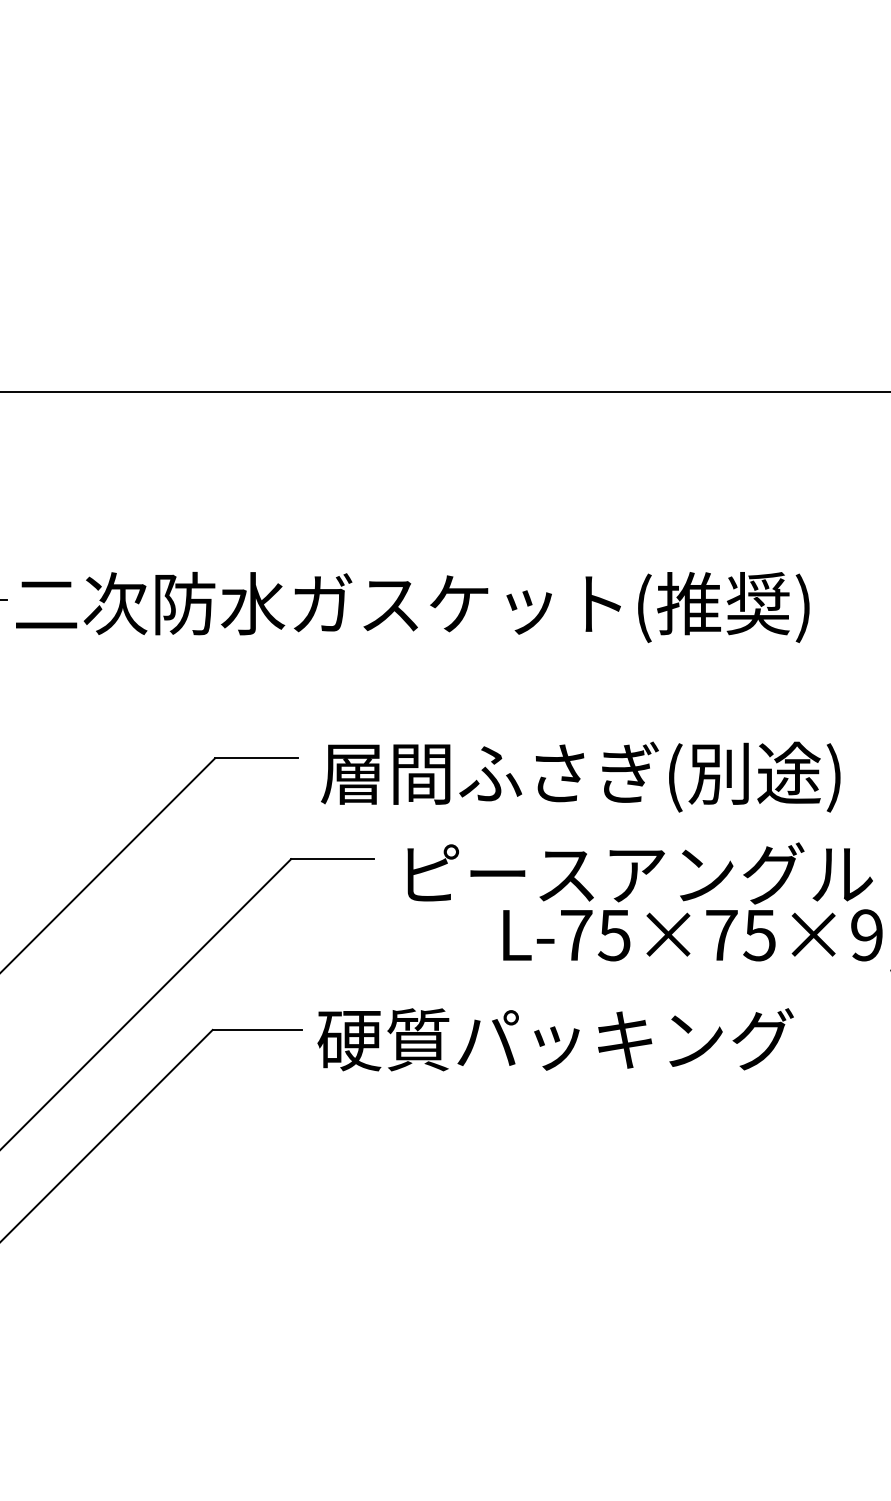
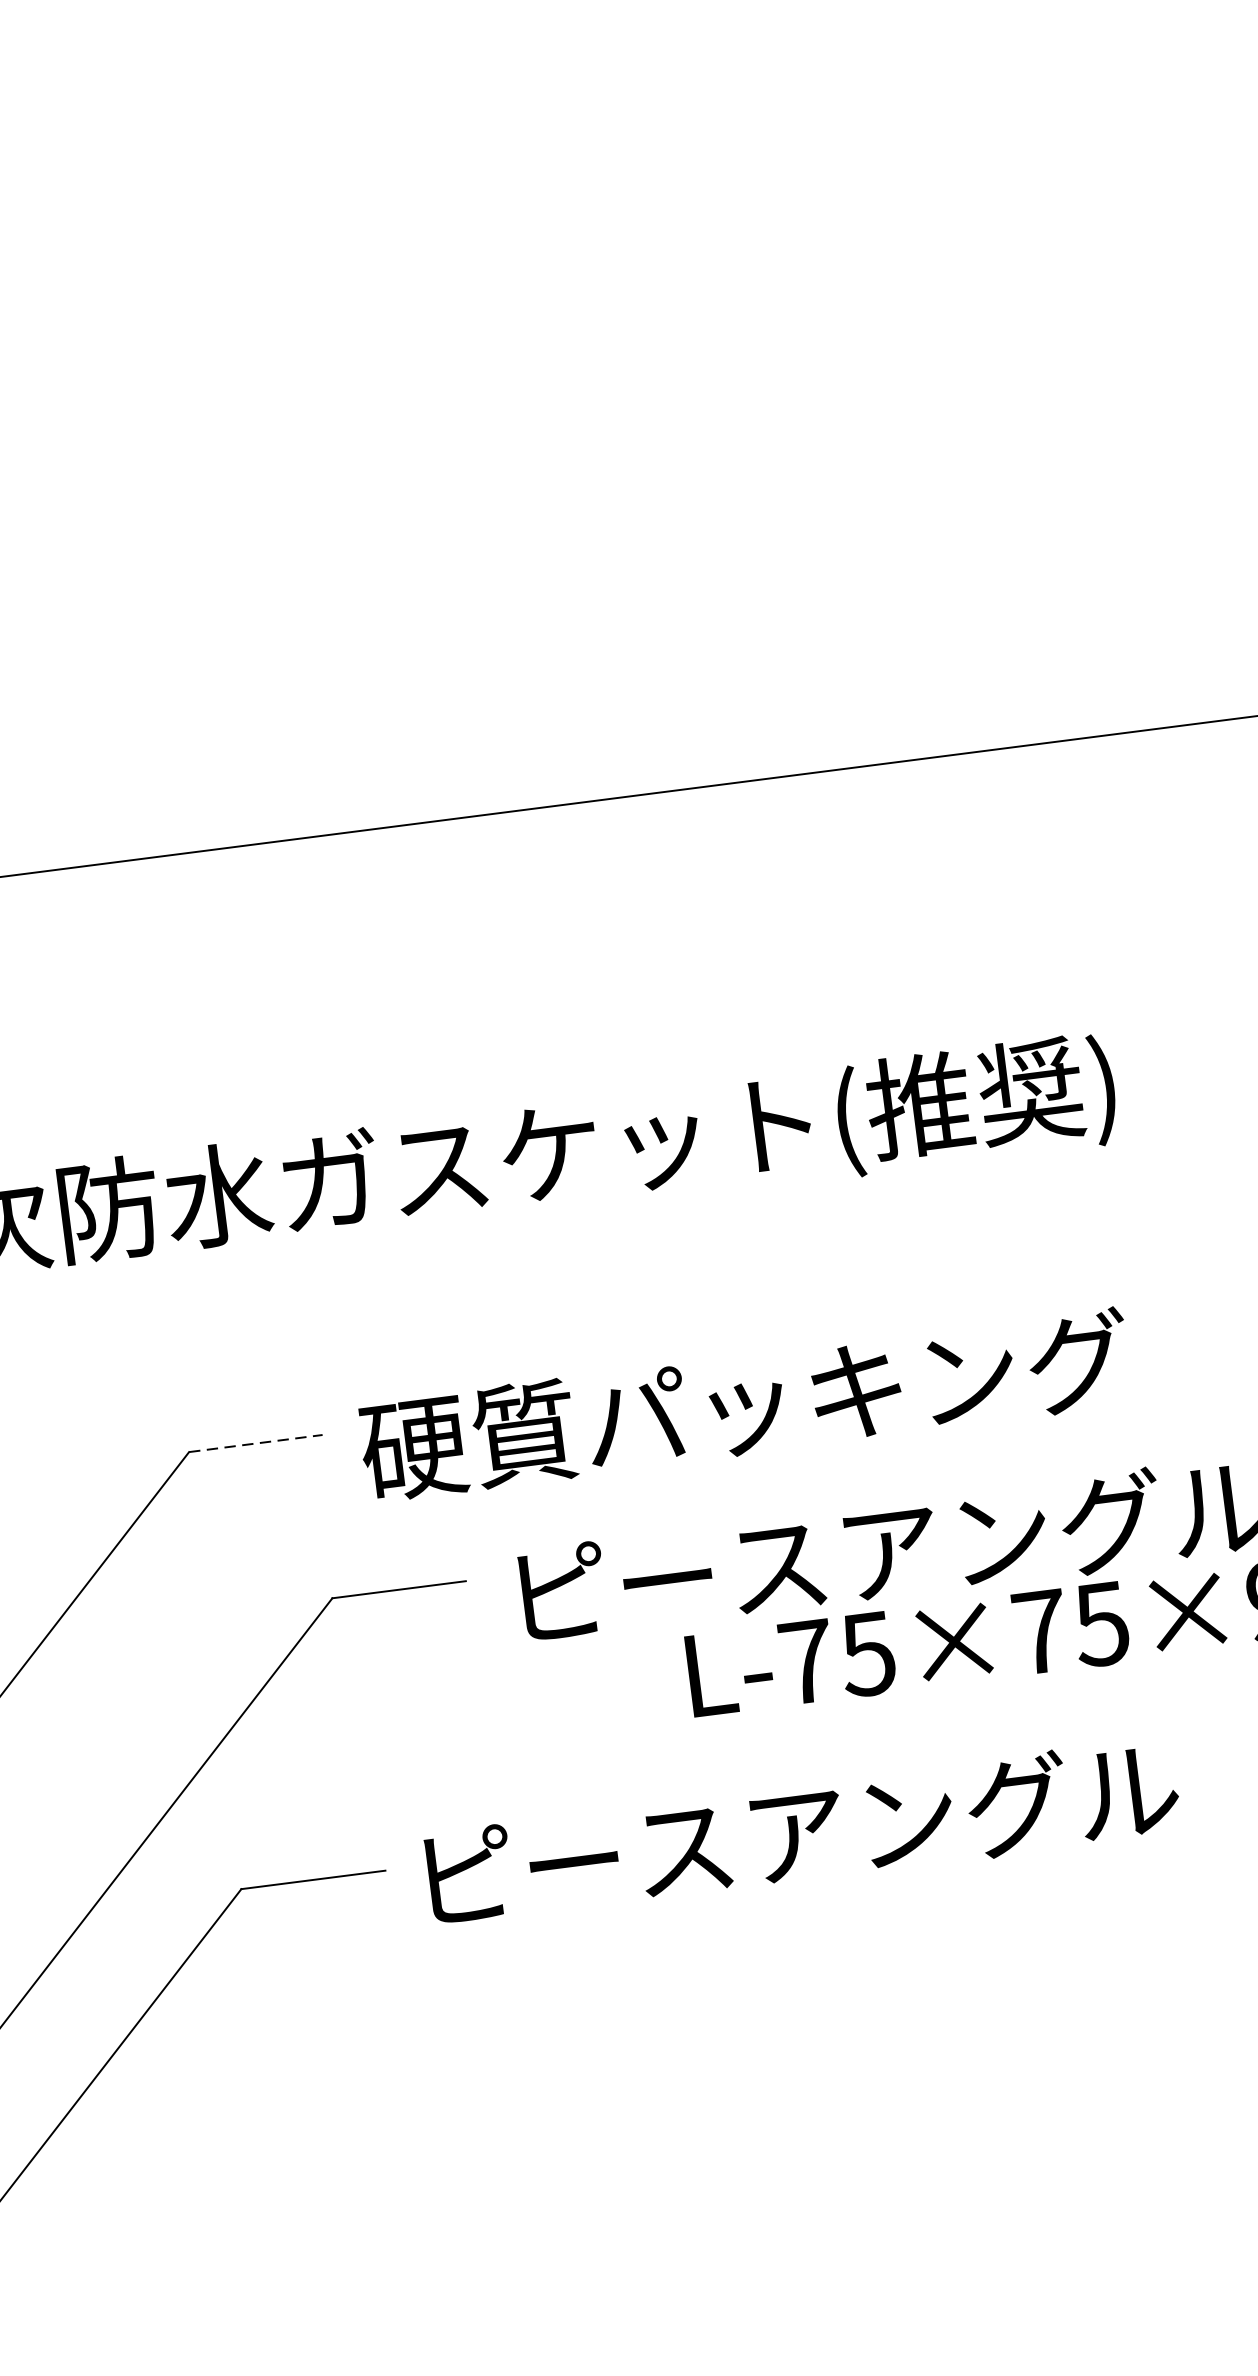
line: (256, 758) -> (255, 1443), solid -> dashed
text: (580, 776) -> (780, 1405), 層間ふさぎ(別途) -> 硬質パッキング
text: (555, 1039) -> (794, 1833), 硬質パッキング -> ピースアングル

